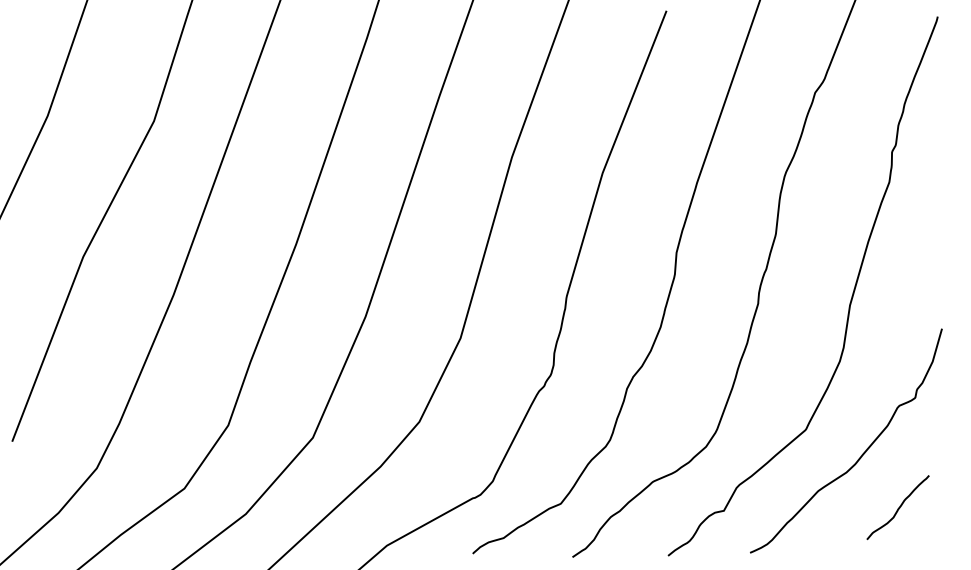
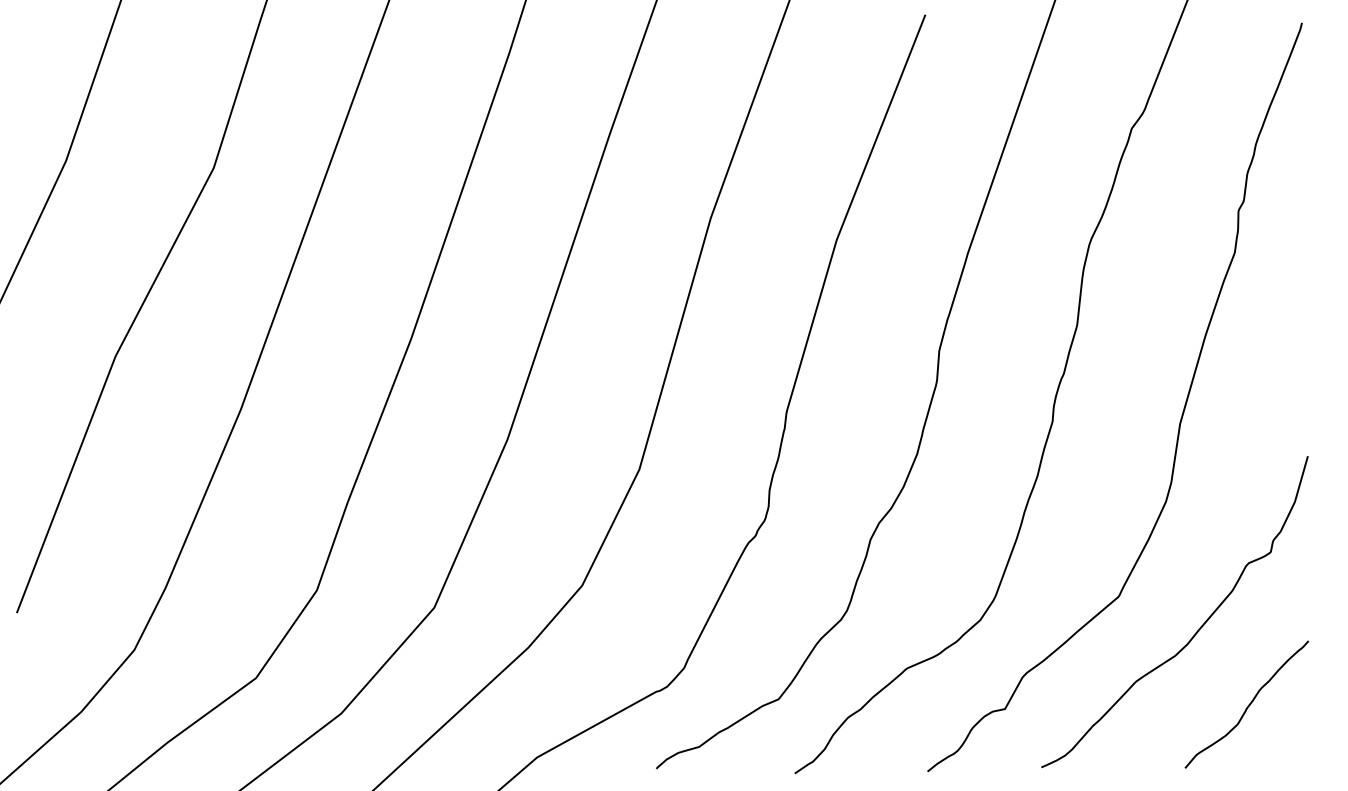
part: (897, 507) -> (1246, 704), size x1.43

